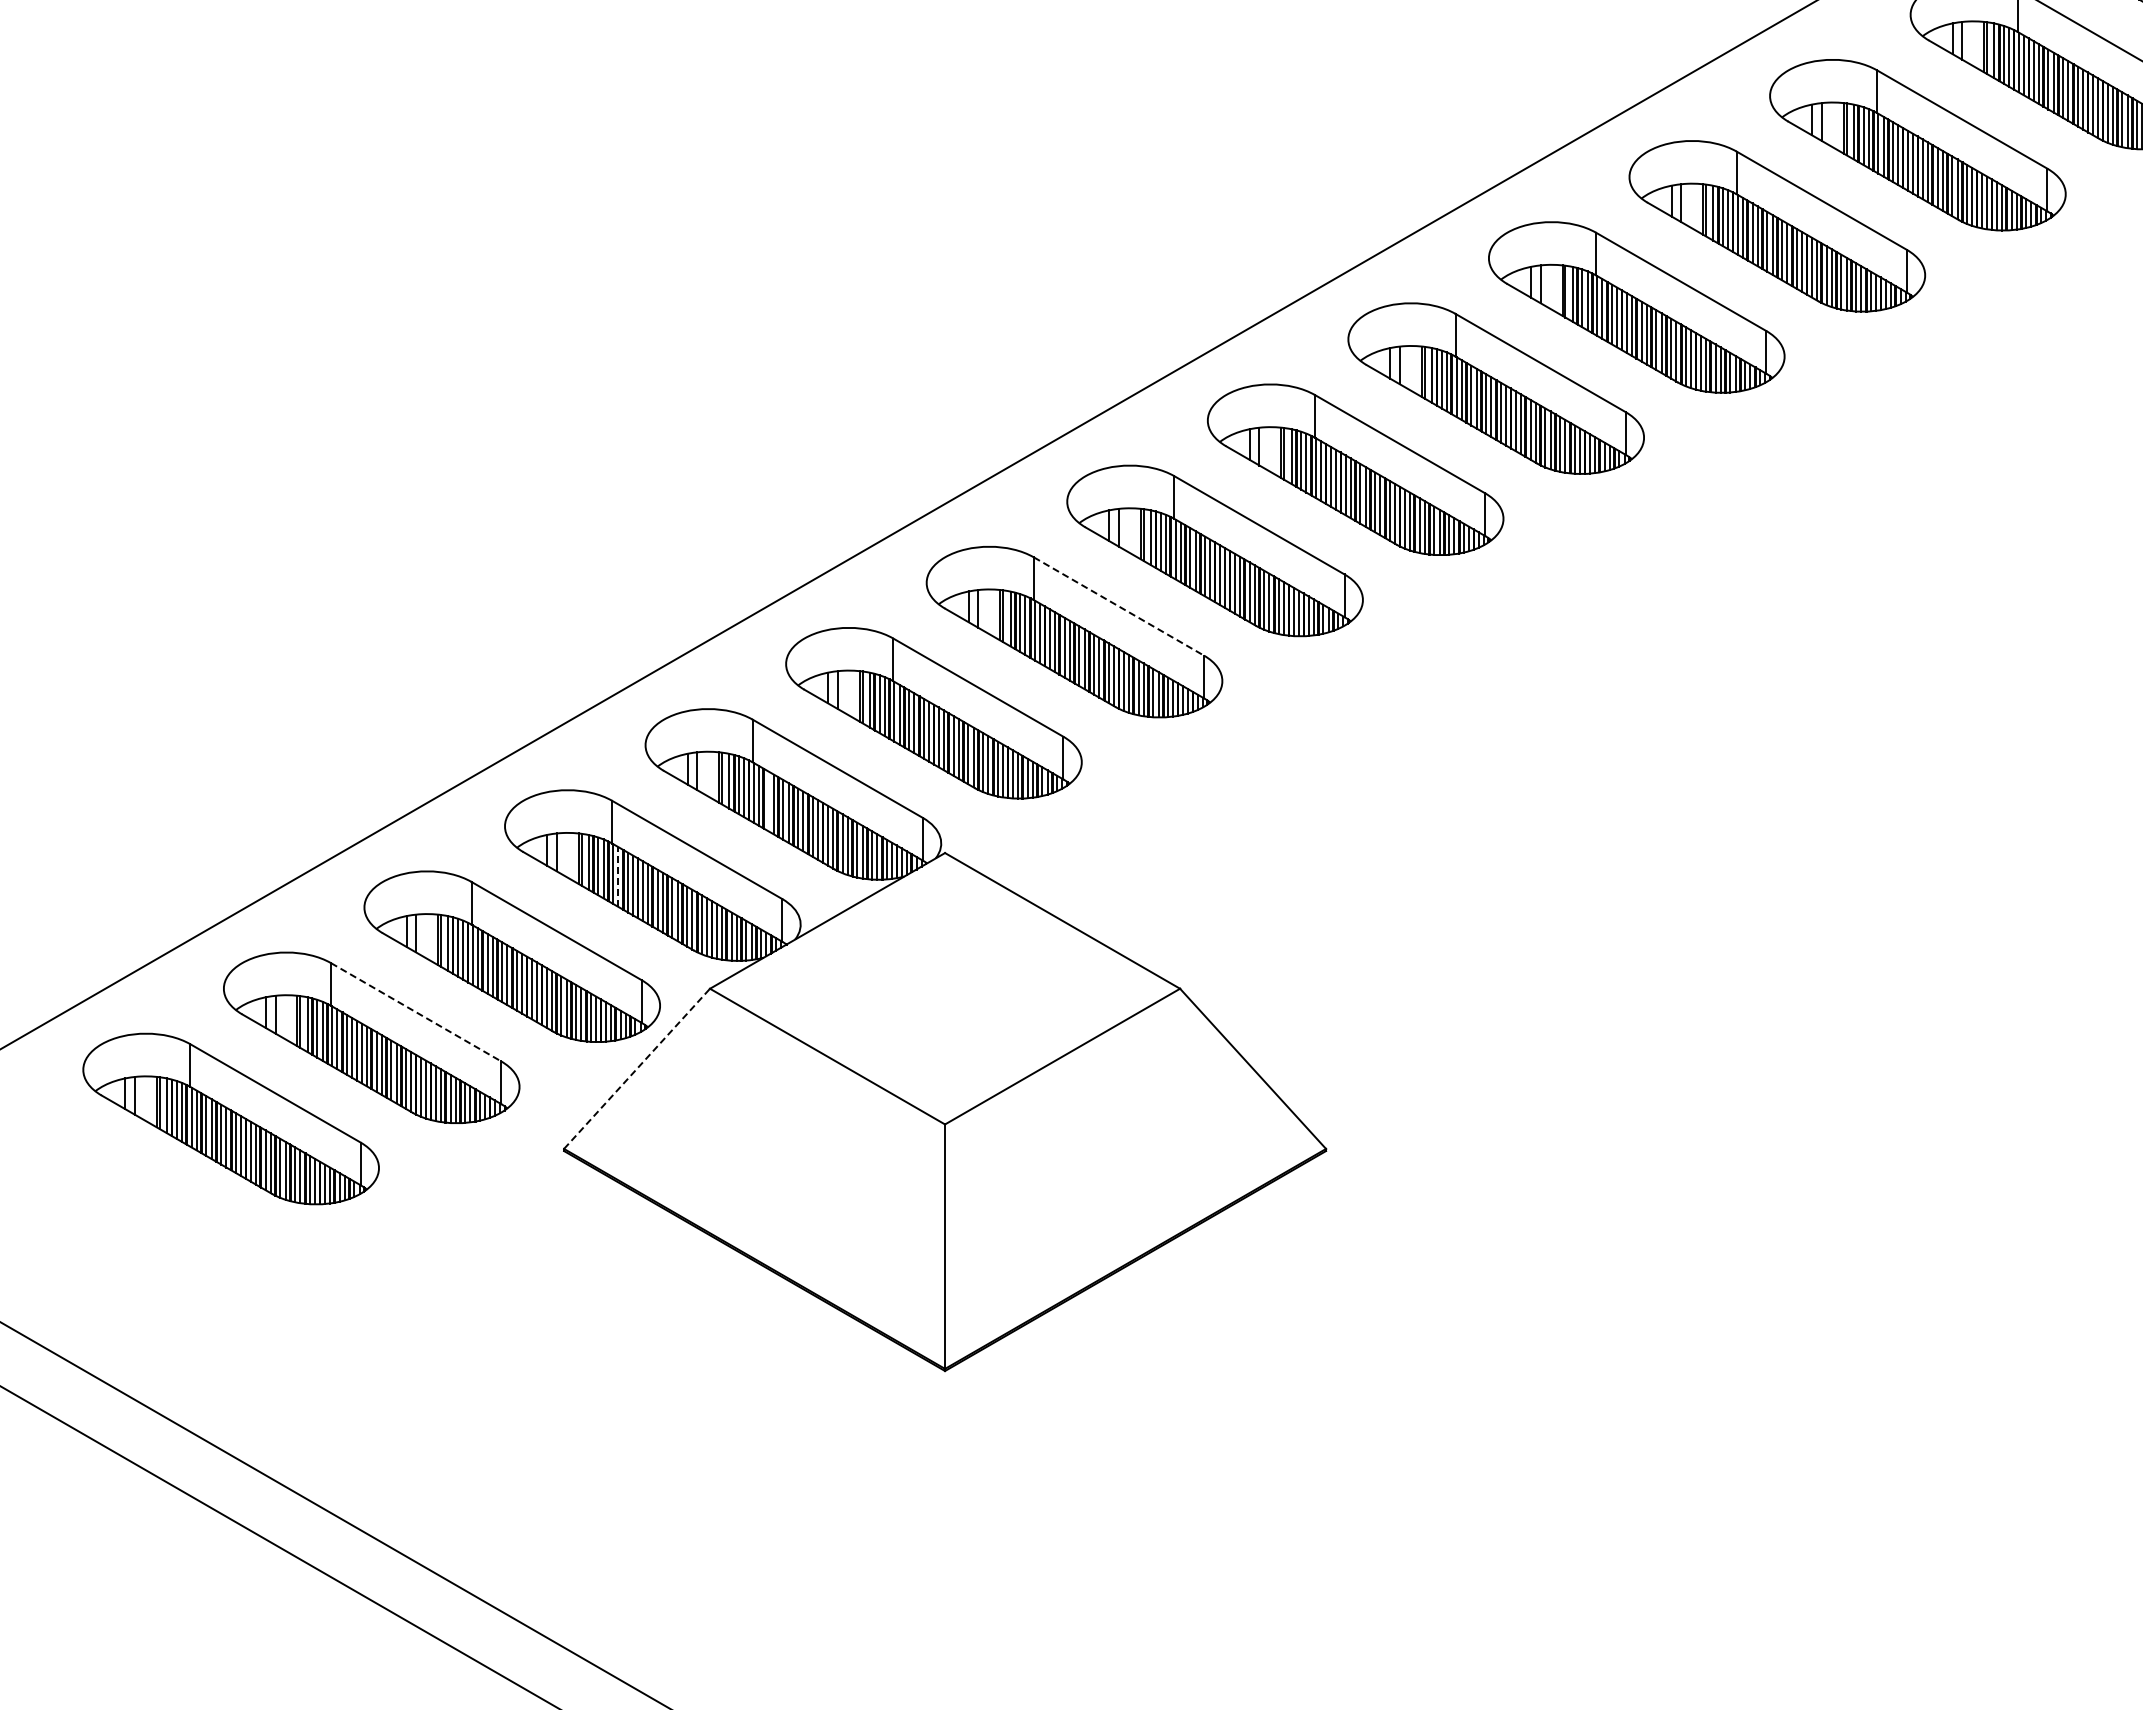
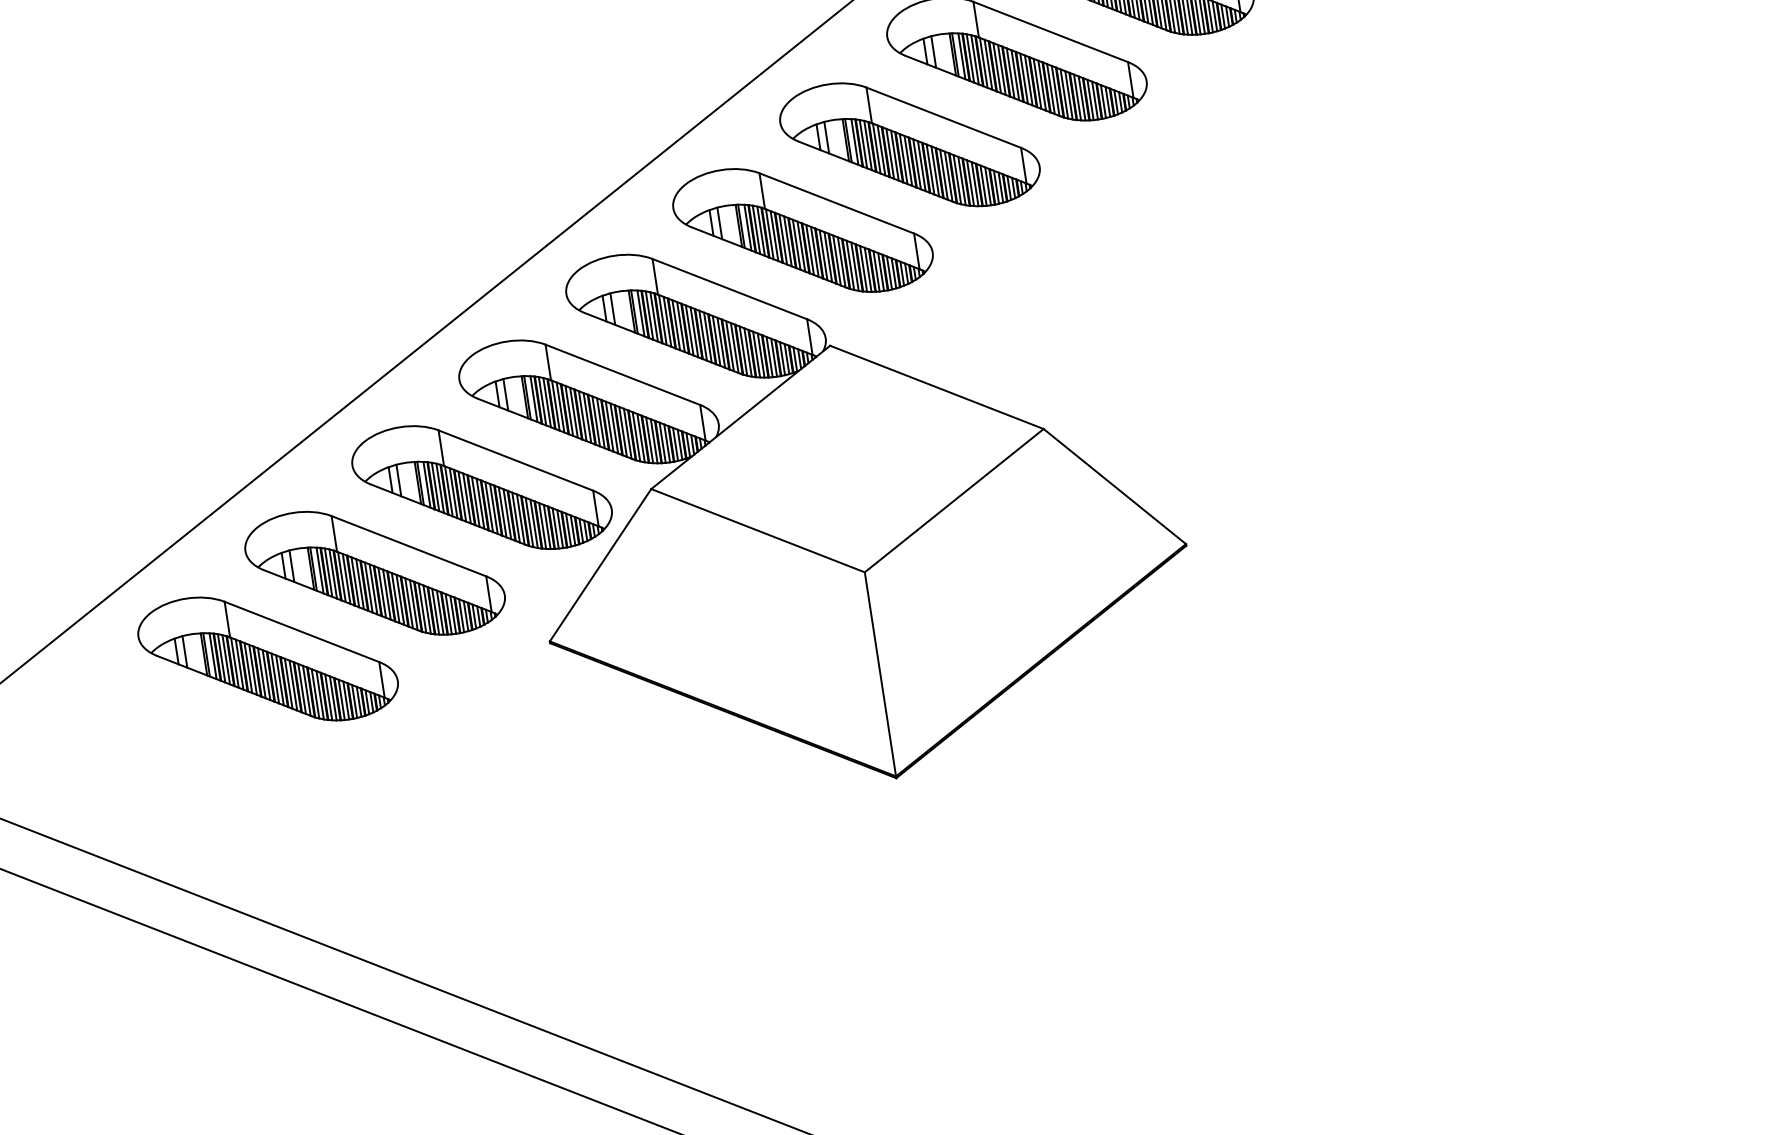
line: (1119, 606) -> (944, 117), dashed -> solid
line: (768, 801) -> (676, 325), added
line: (618, 877) -> (560, 407), dashed -> solid
line: (416, 1012) -> (409, 546), dashed -> solid
line: (637, 1068) -> (600, 564), dashed -> solid

